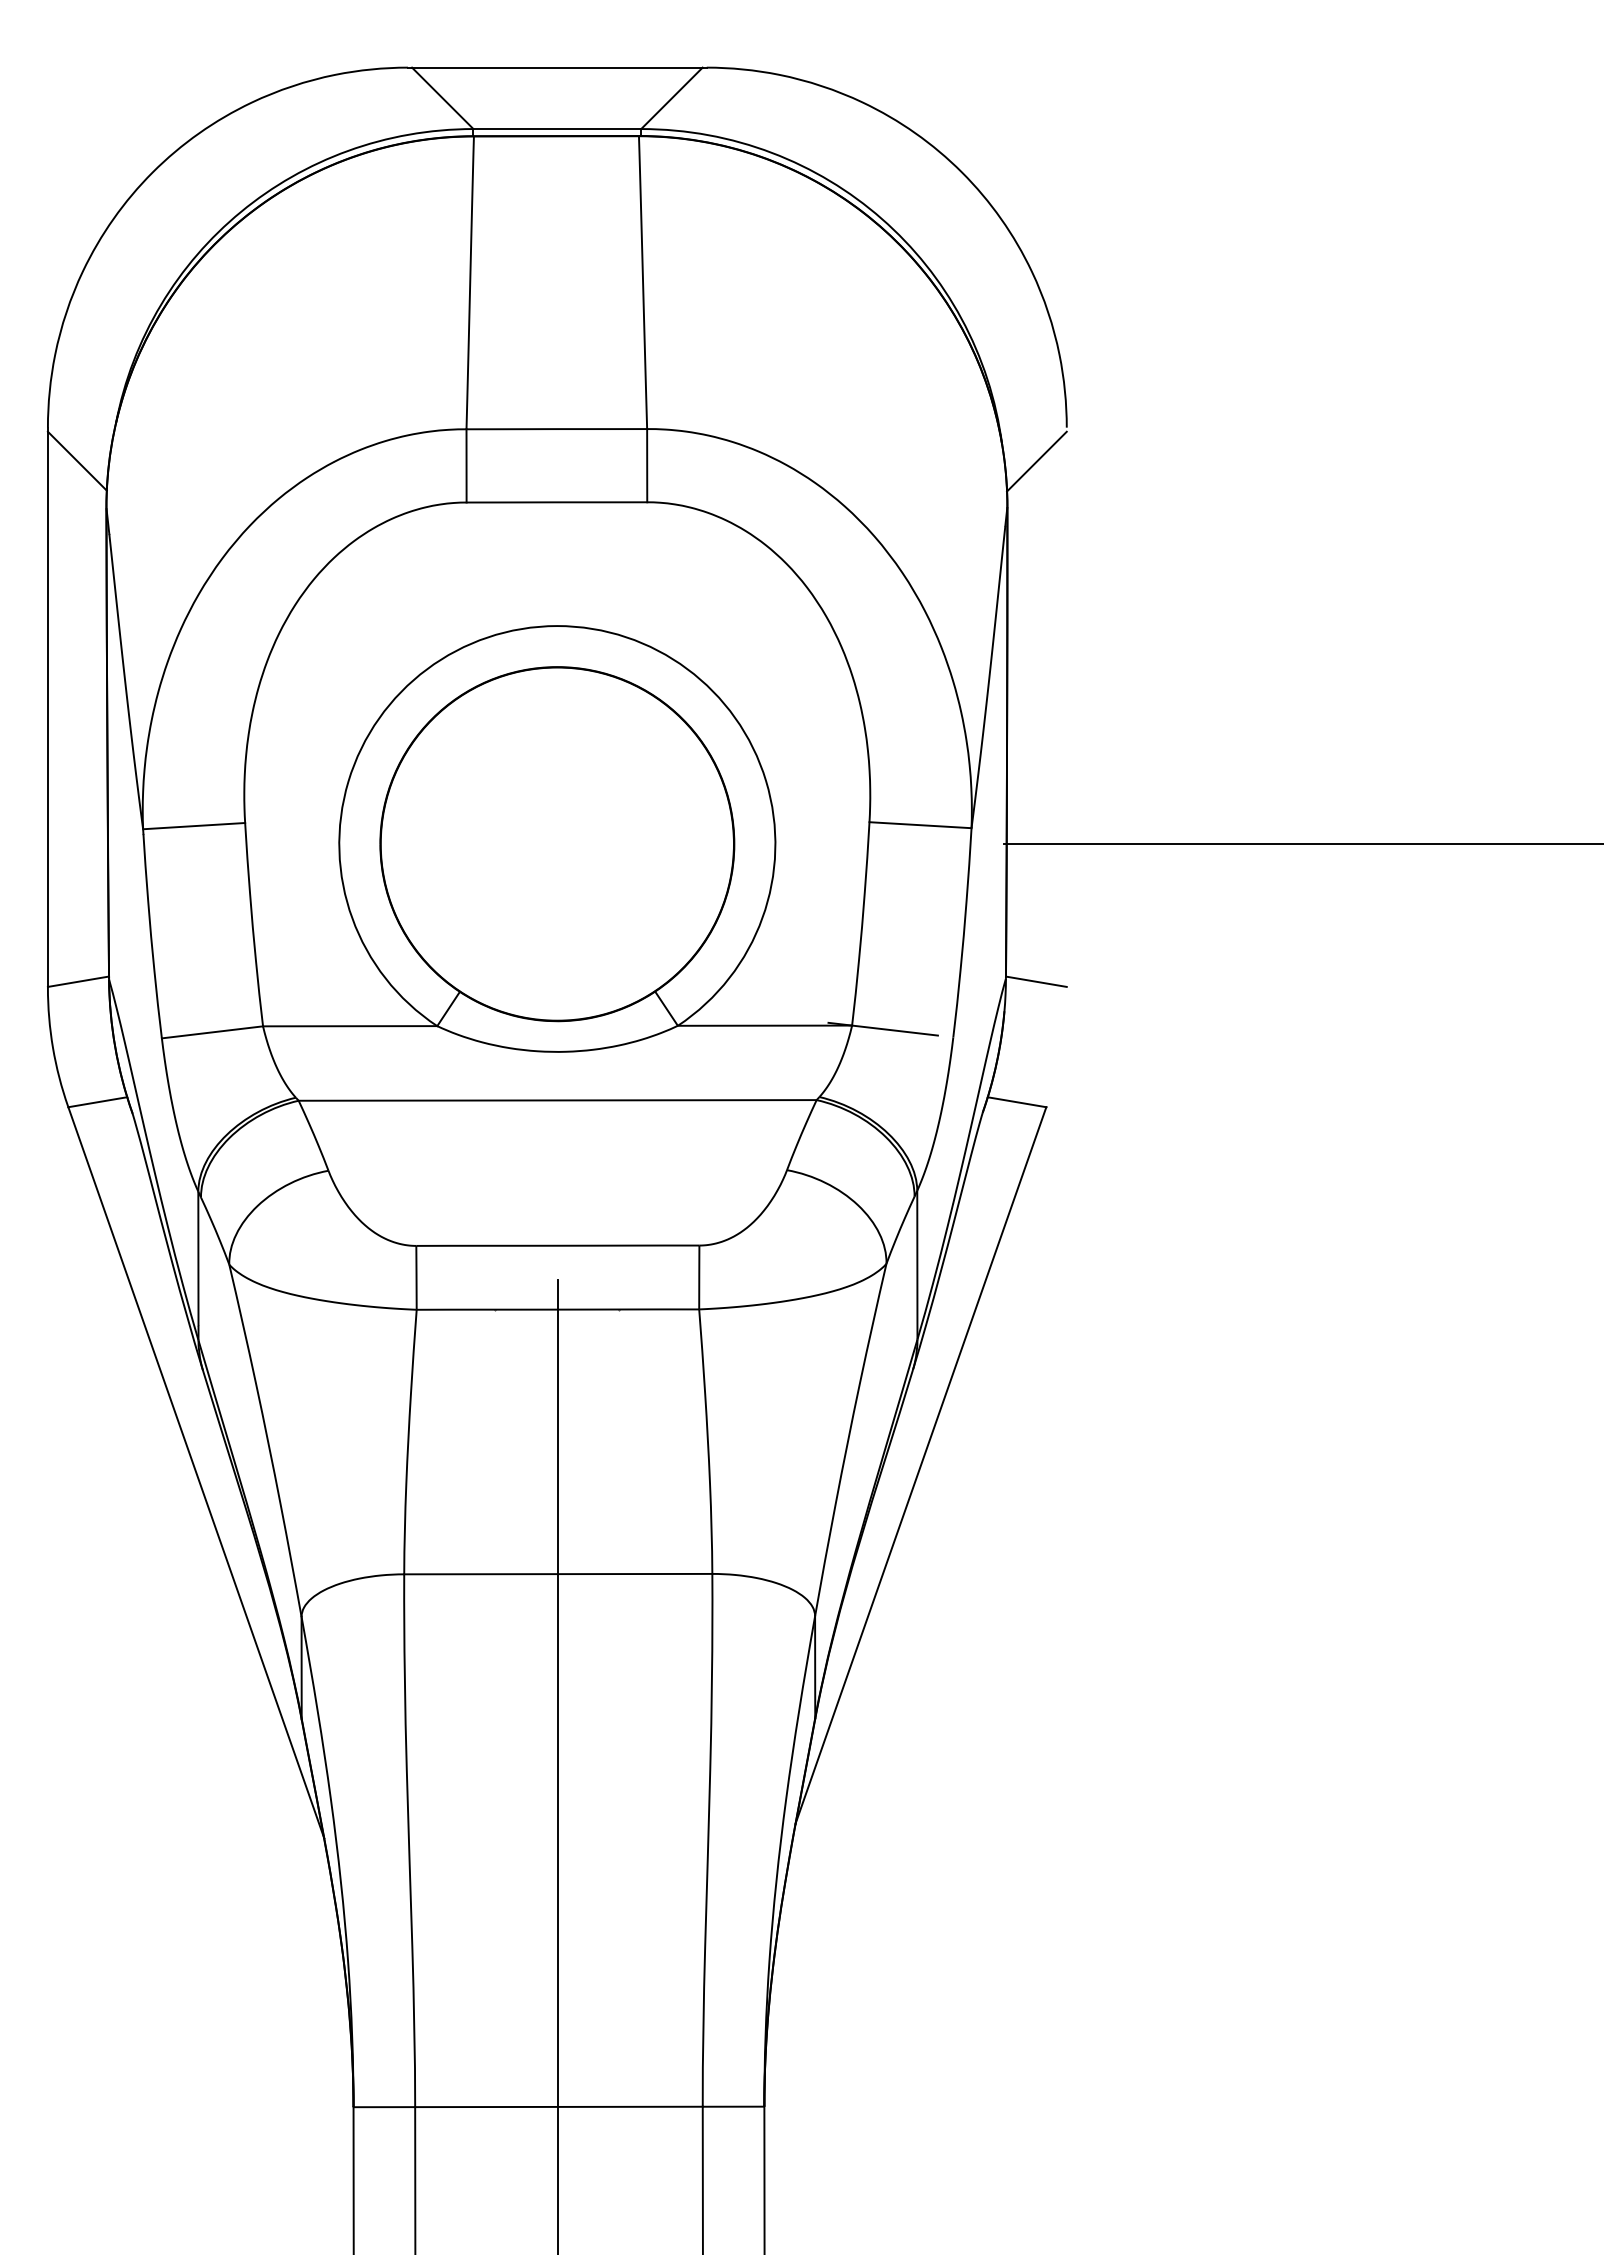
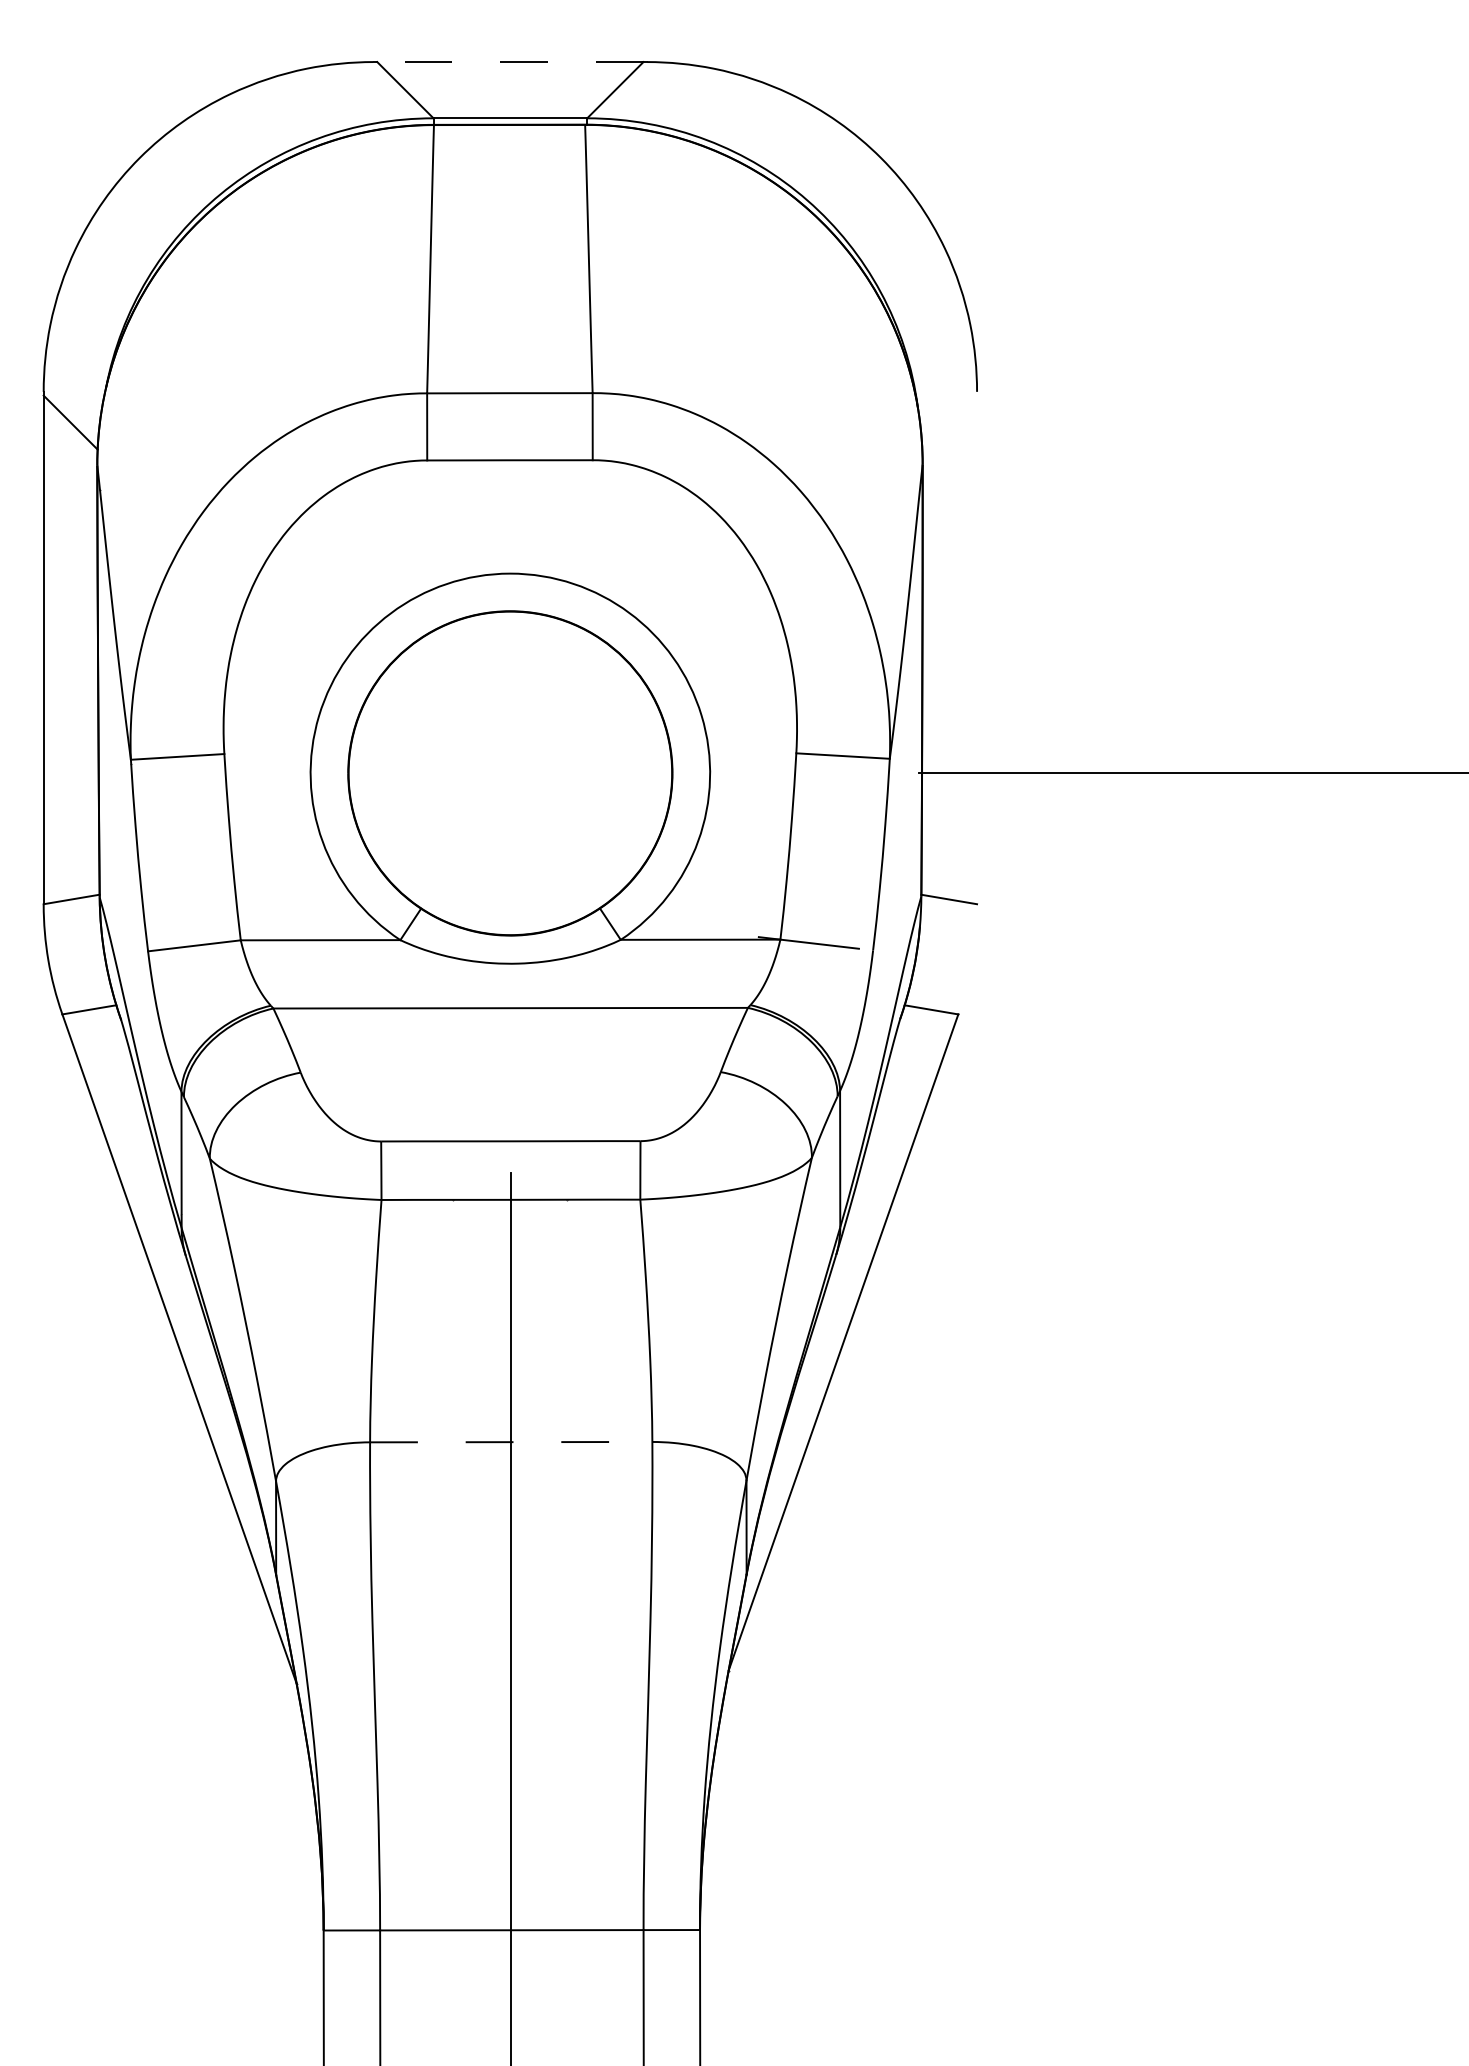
line: (556, 67) -> (509, 61), solid -> dashed
line: (1036, 461) -> (949, 422), removed
line: (558, 1574) -> (511, 1442), solid -> dashed

